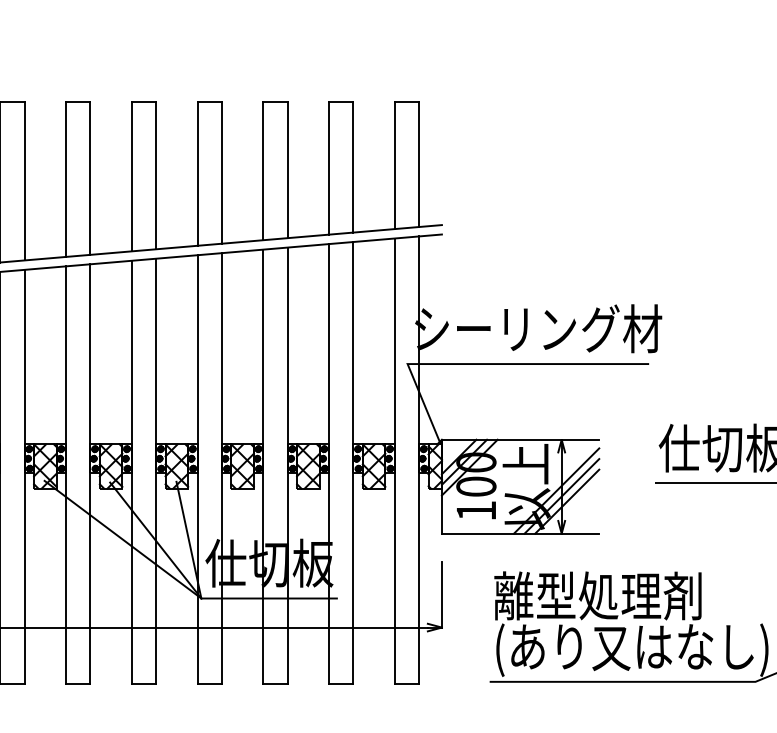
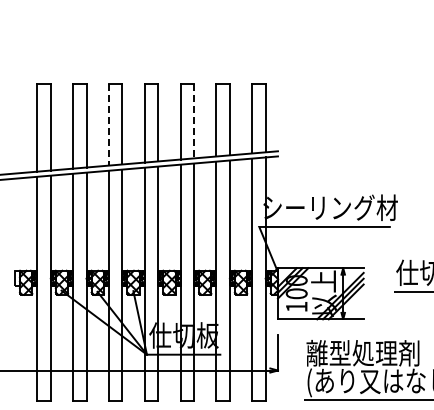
line: (286, 170) -> (193, 121), solid -> dashed
line: (132, 175) -> (109, 124), solid -> dashed

